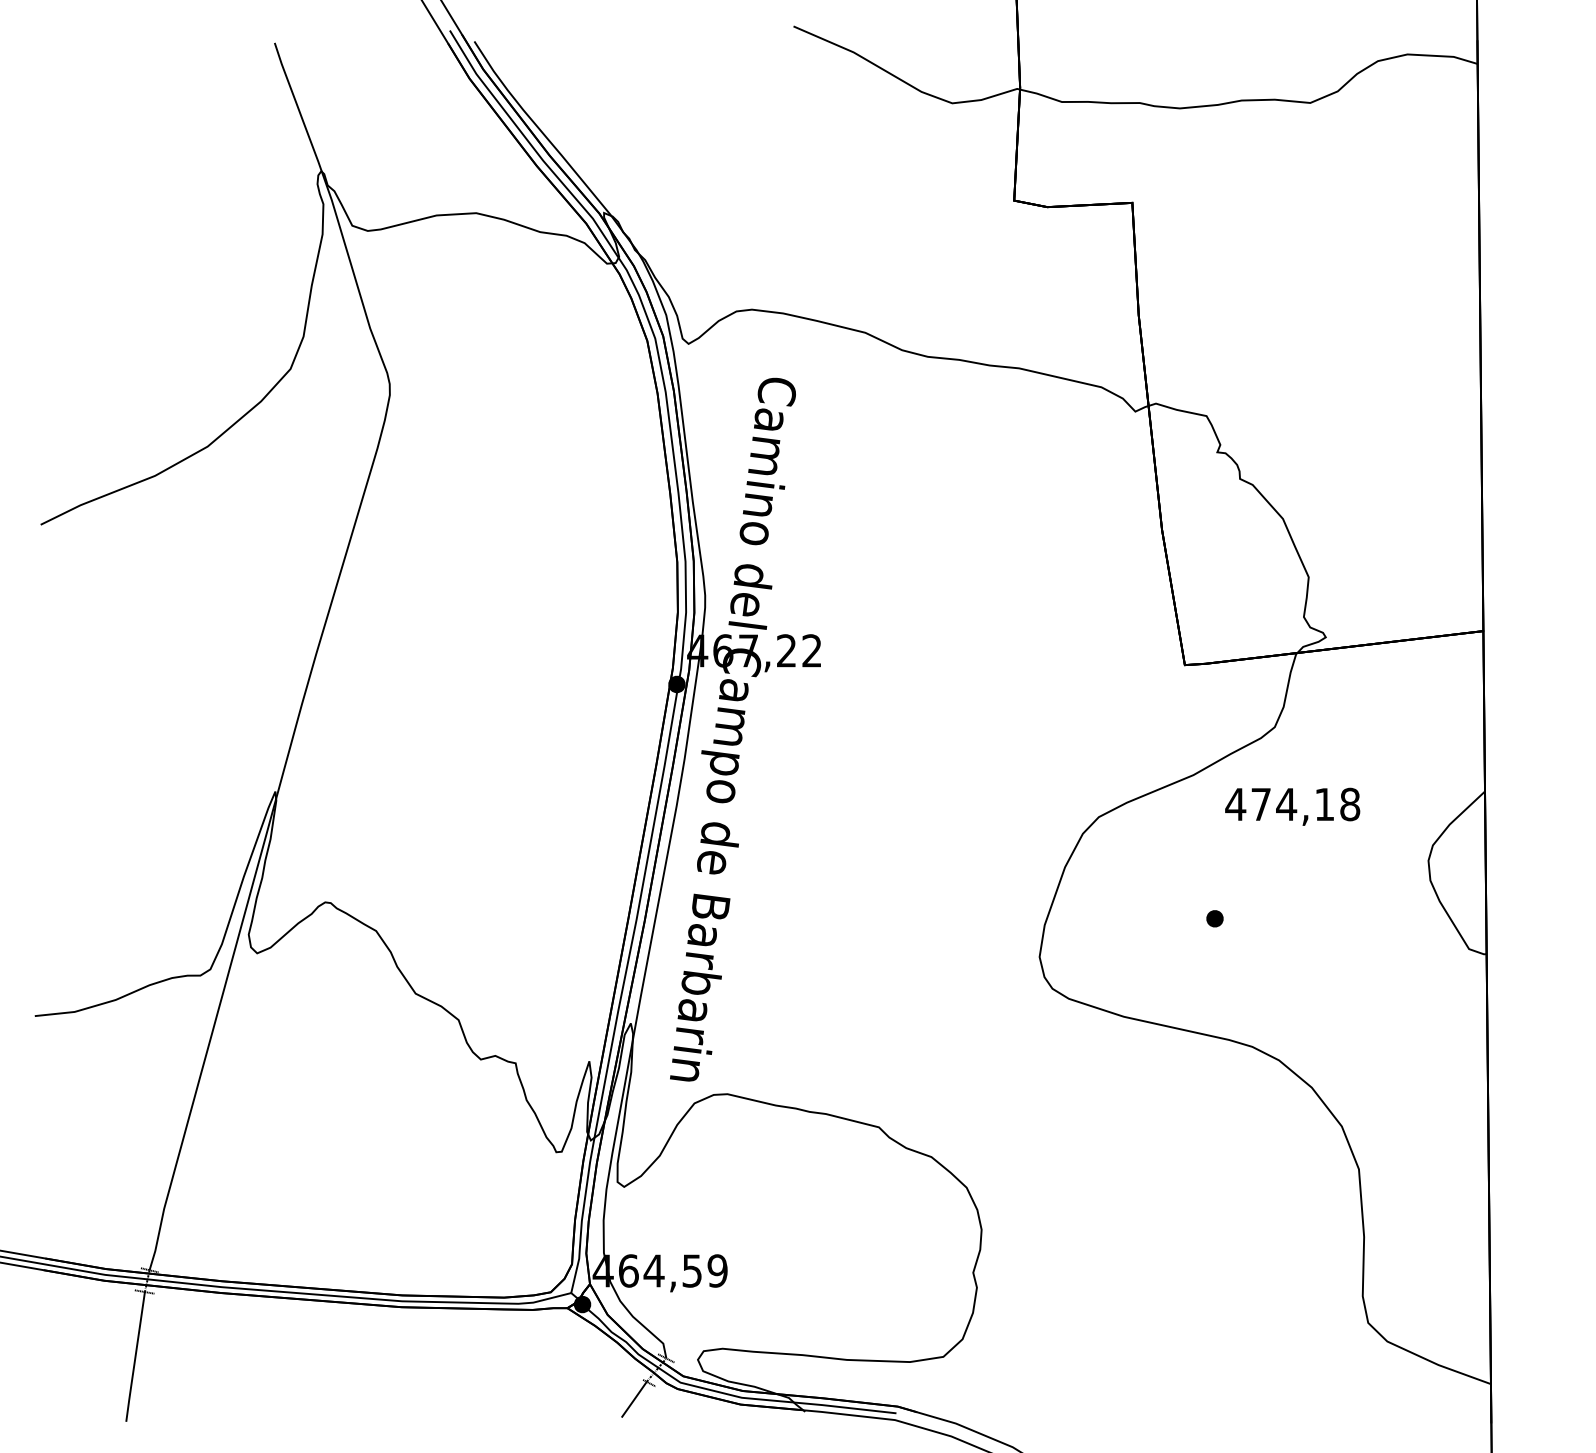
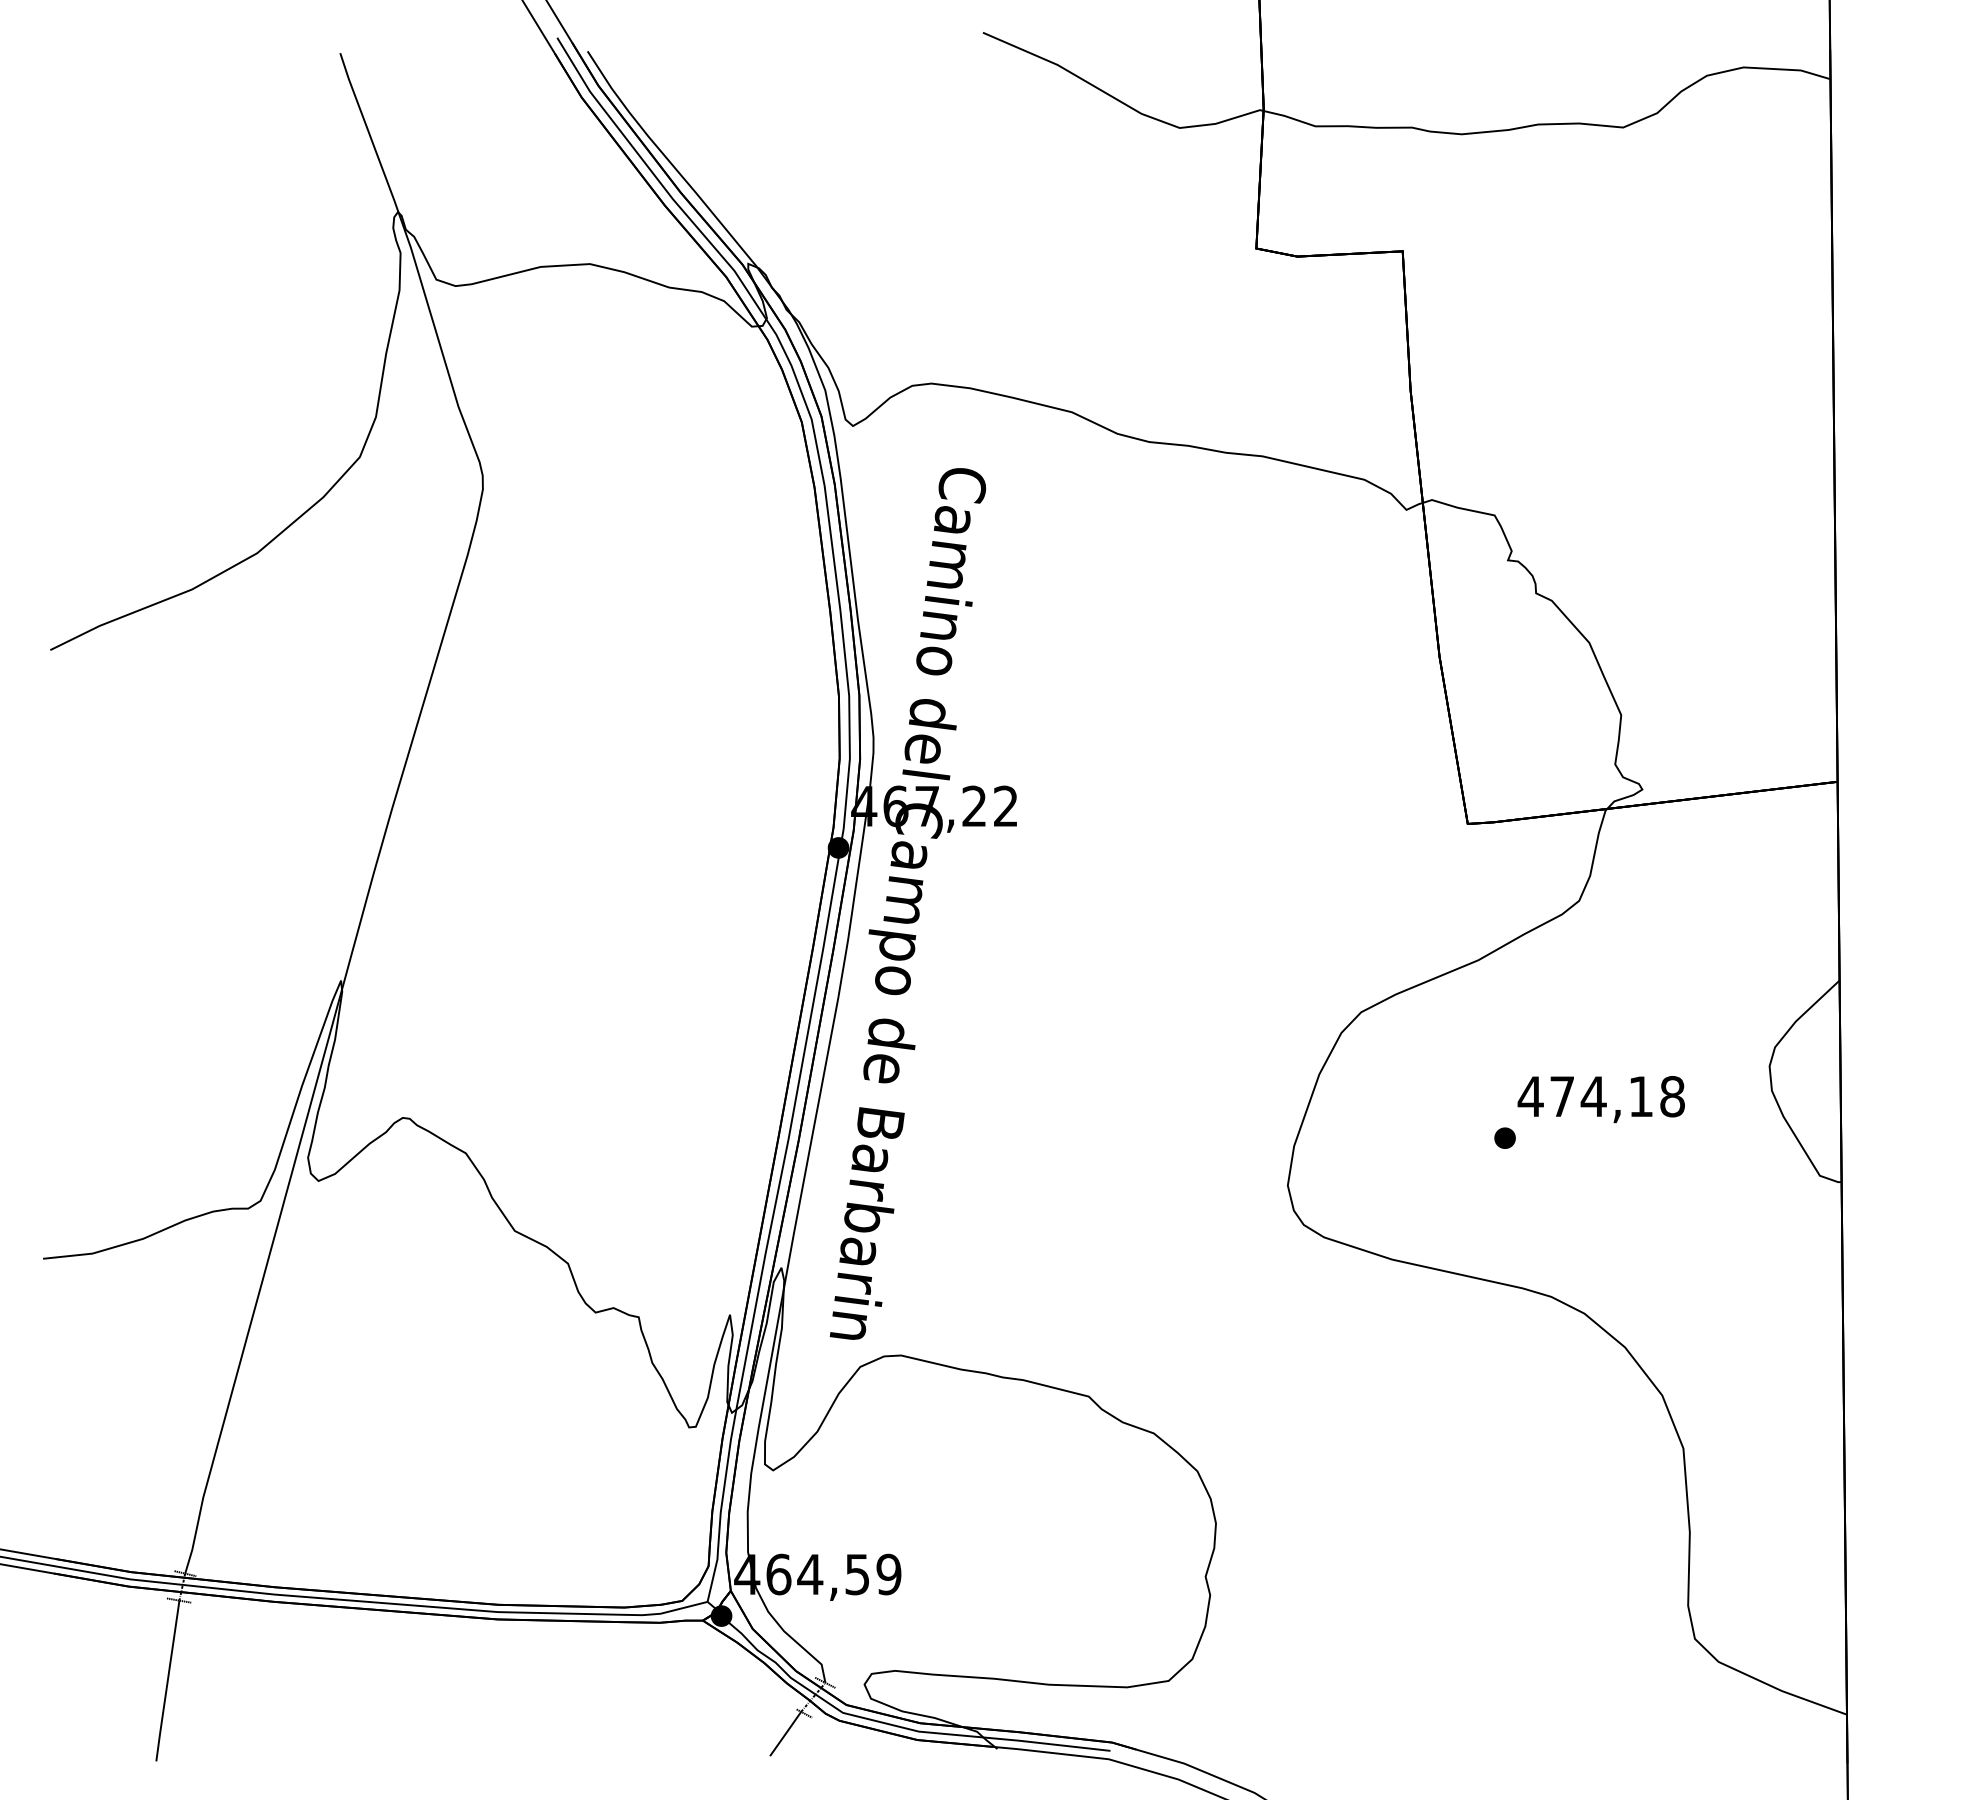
text: (1292, 806) -> (1600, 1099), moved

